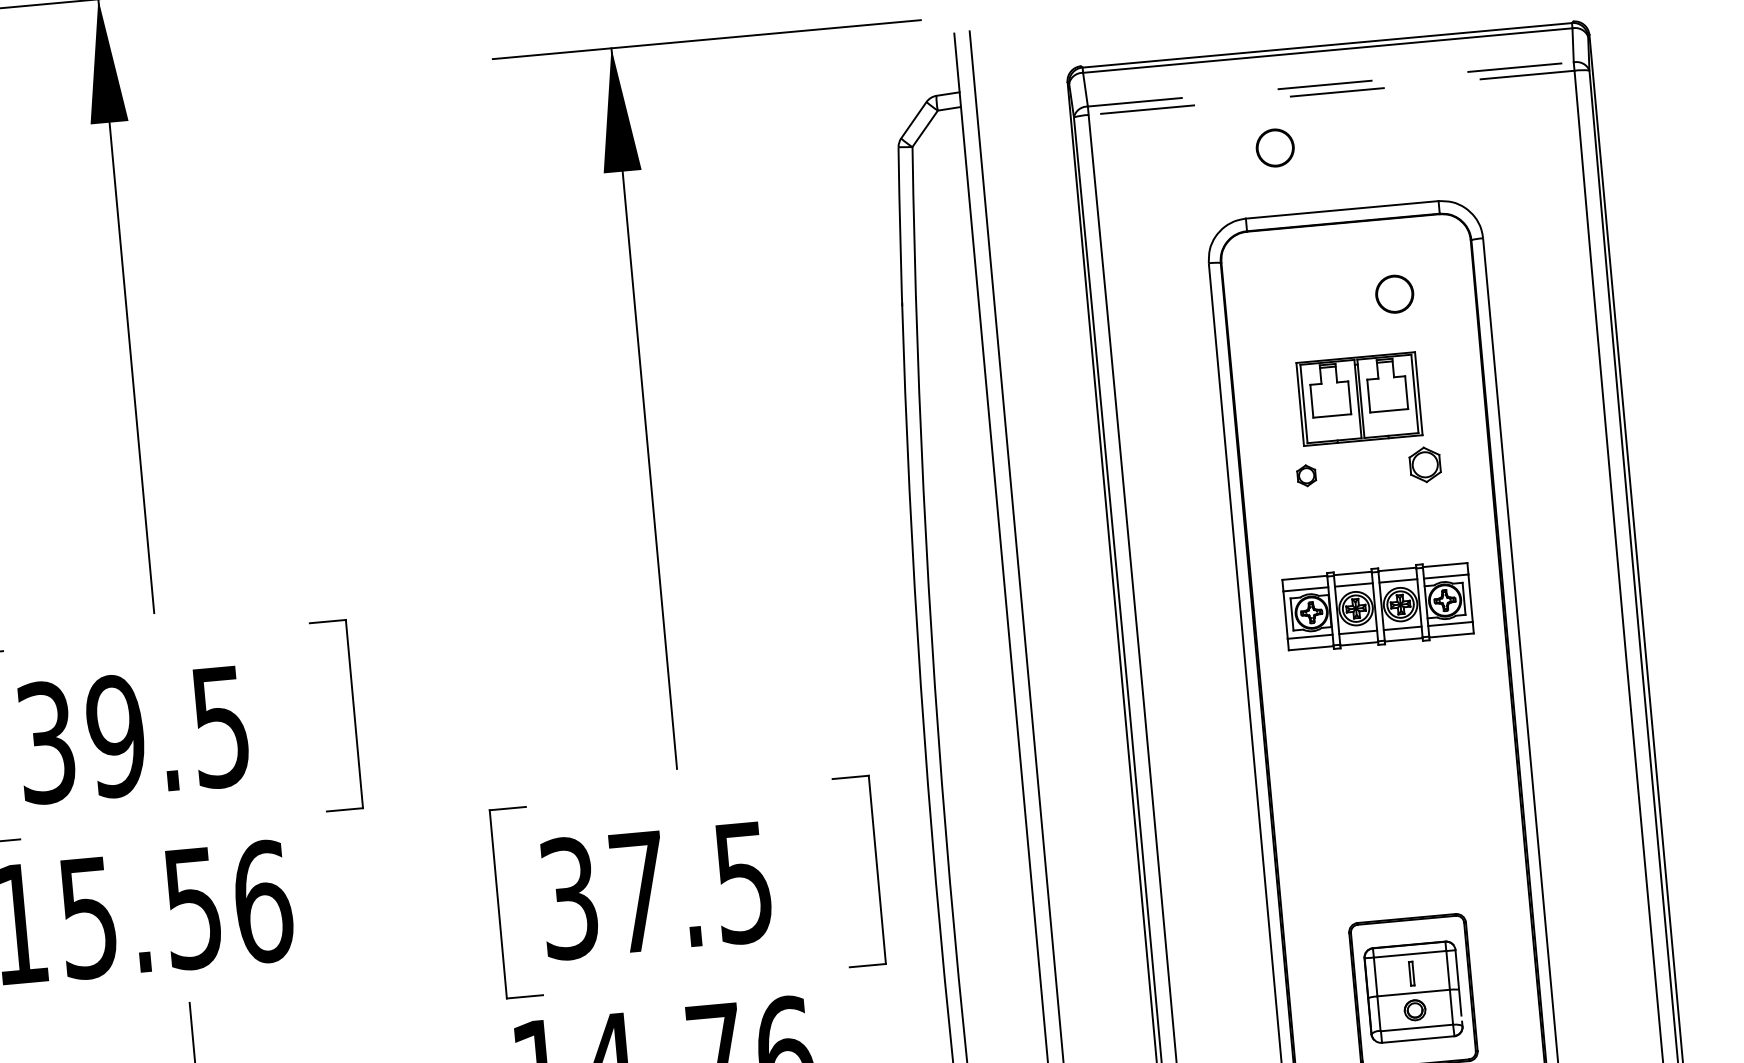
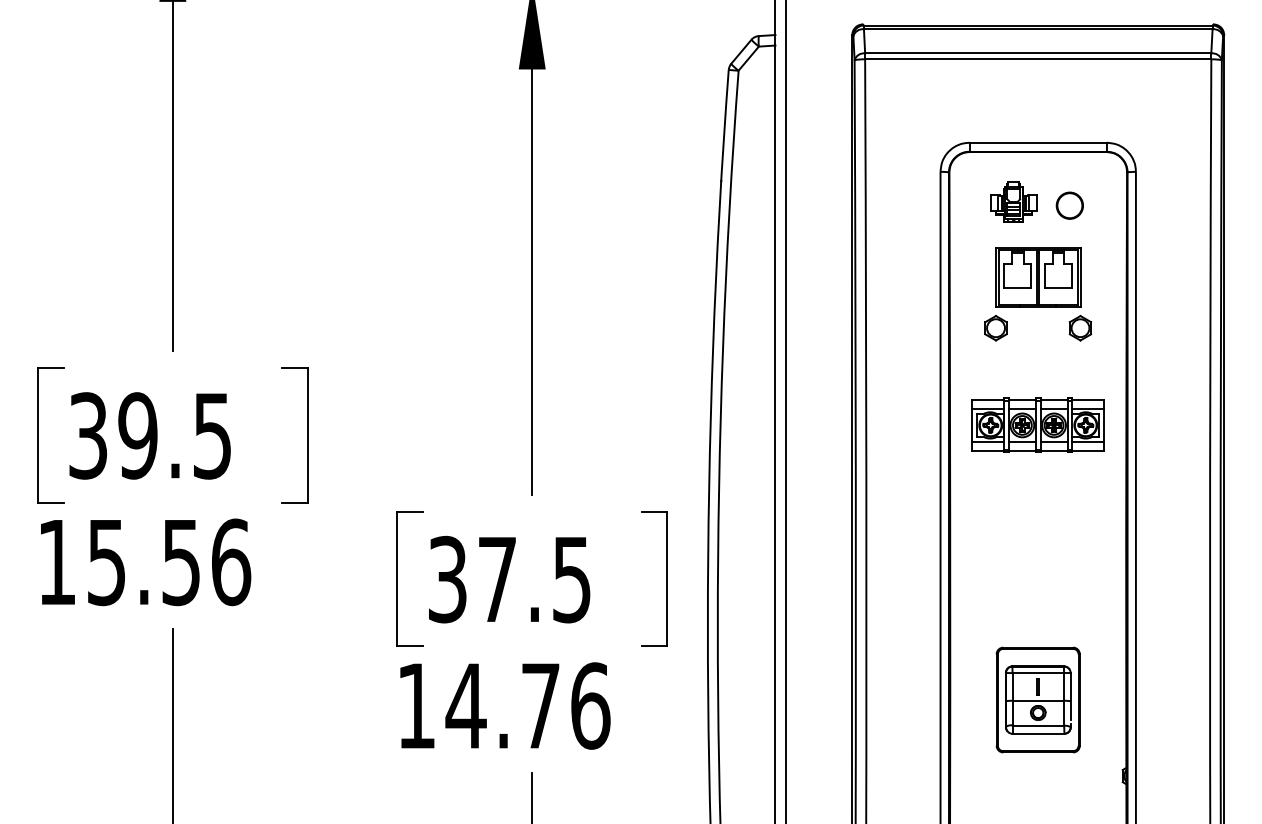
line: (1331, 84) -> (1038, 53), dashed -> solid
line: (1330, 93) -> (1037, 59), dashed -> solid
circle: (1274, 147) -> (994, 94), removed
part: (1315, 295) -> (1013, 201), added
part: (1305, 476) -> (995, 328), size x1.67

